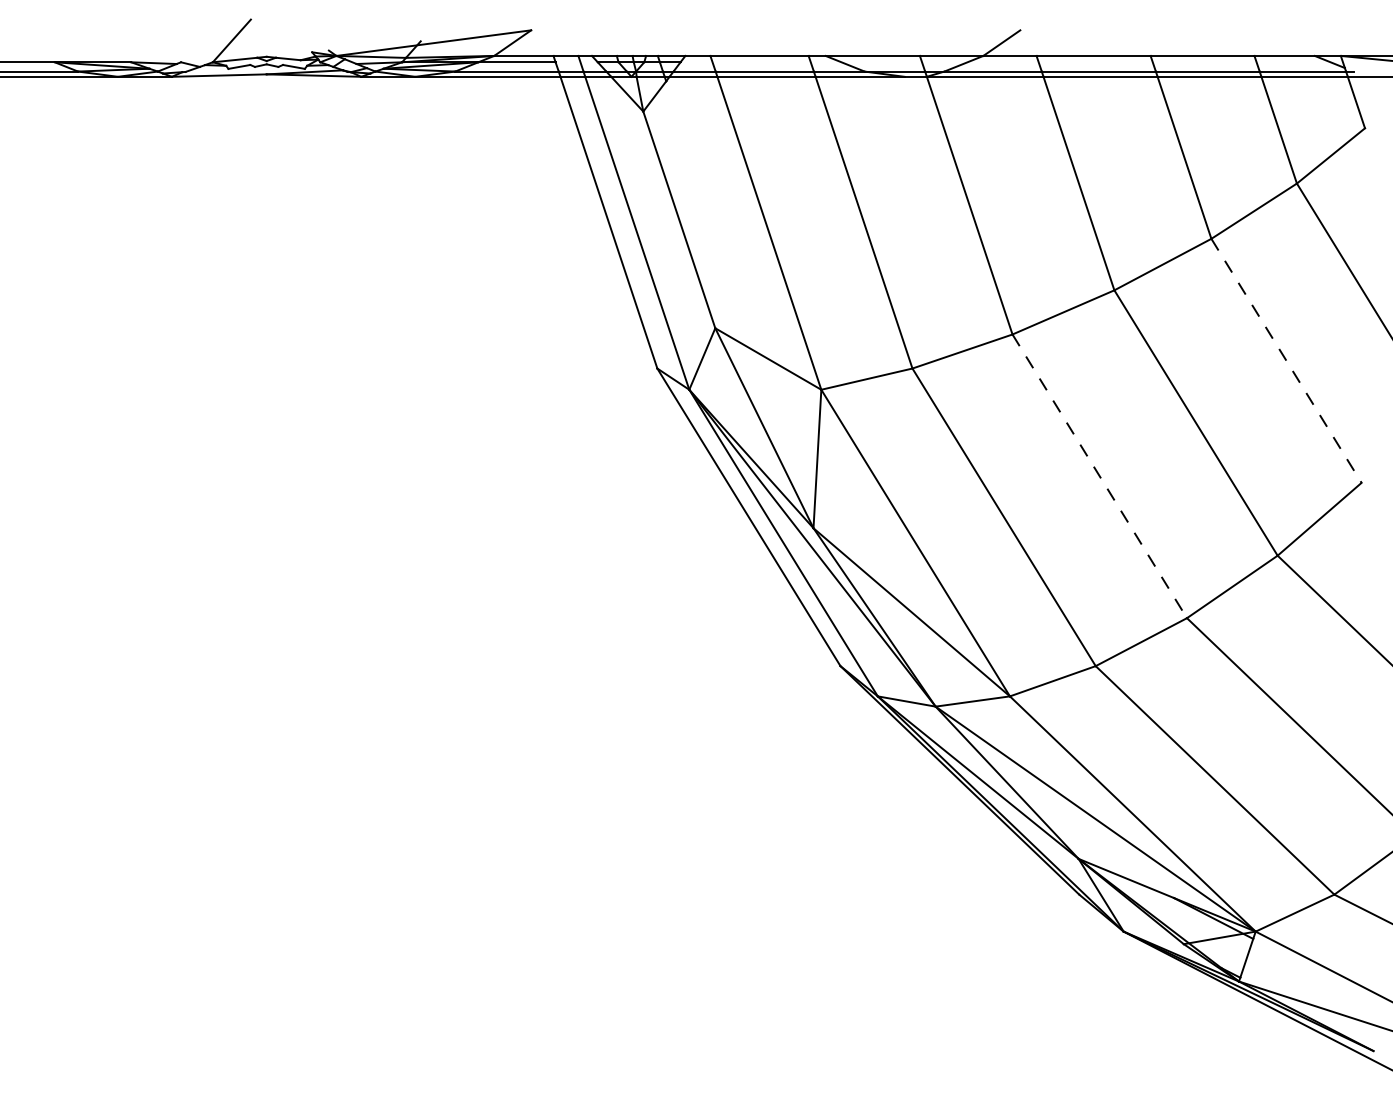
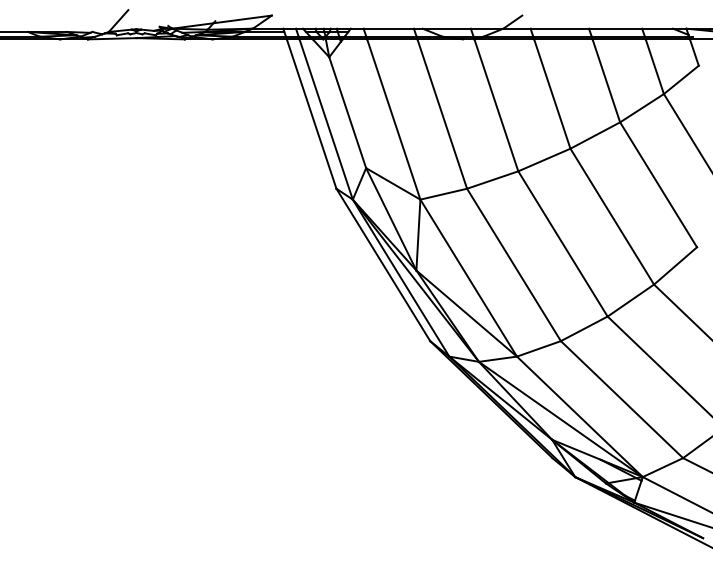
line: (1286, 362) -> (658, 185), dashed -> solid
line: (1100, 477) -> (563, 244), dashed -> solid

